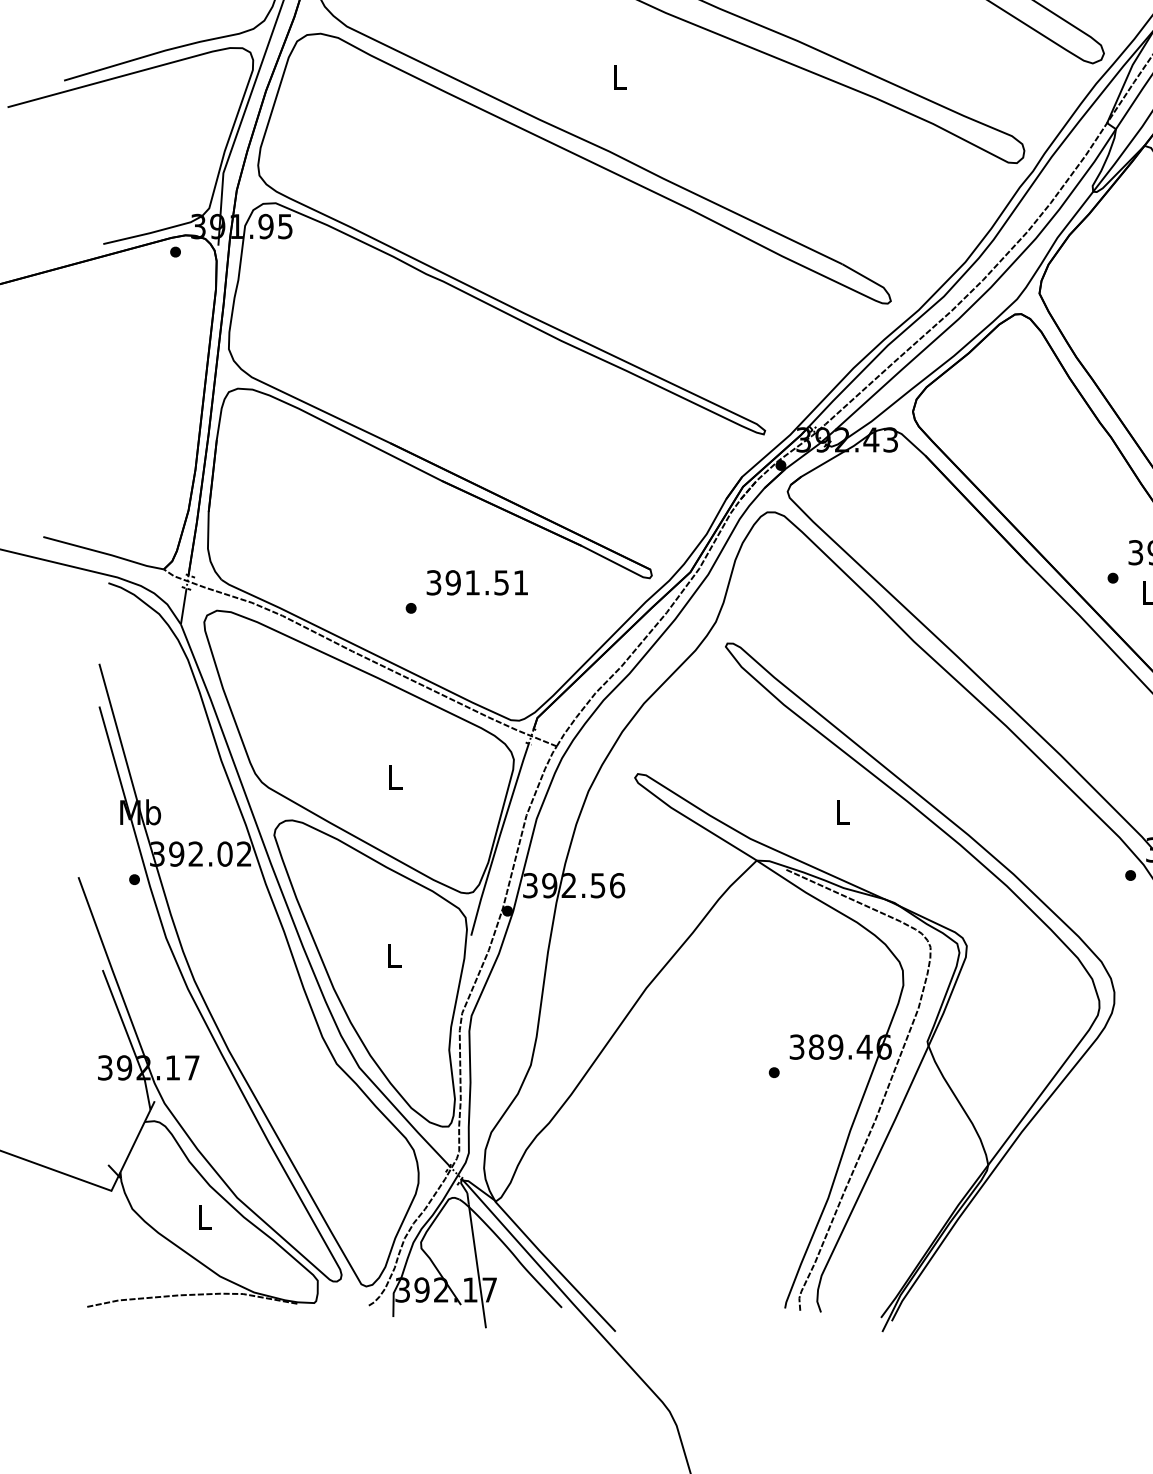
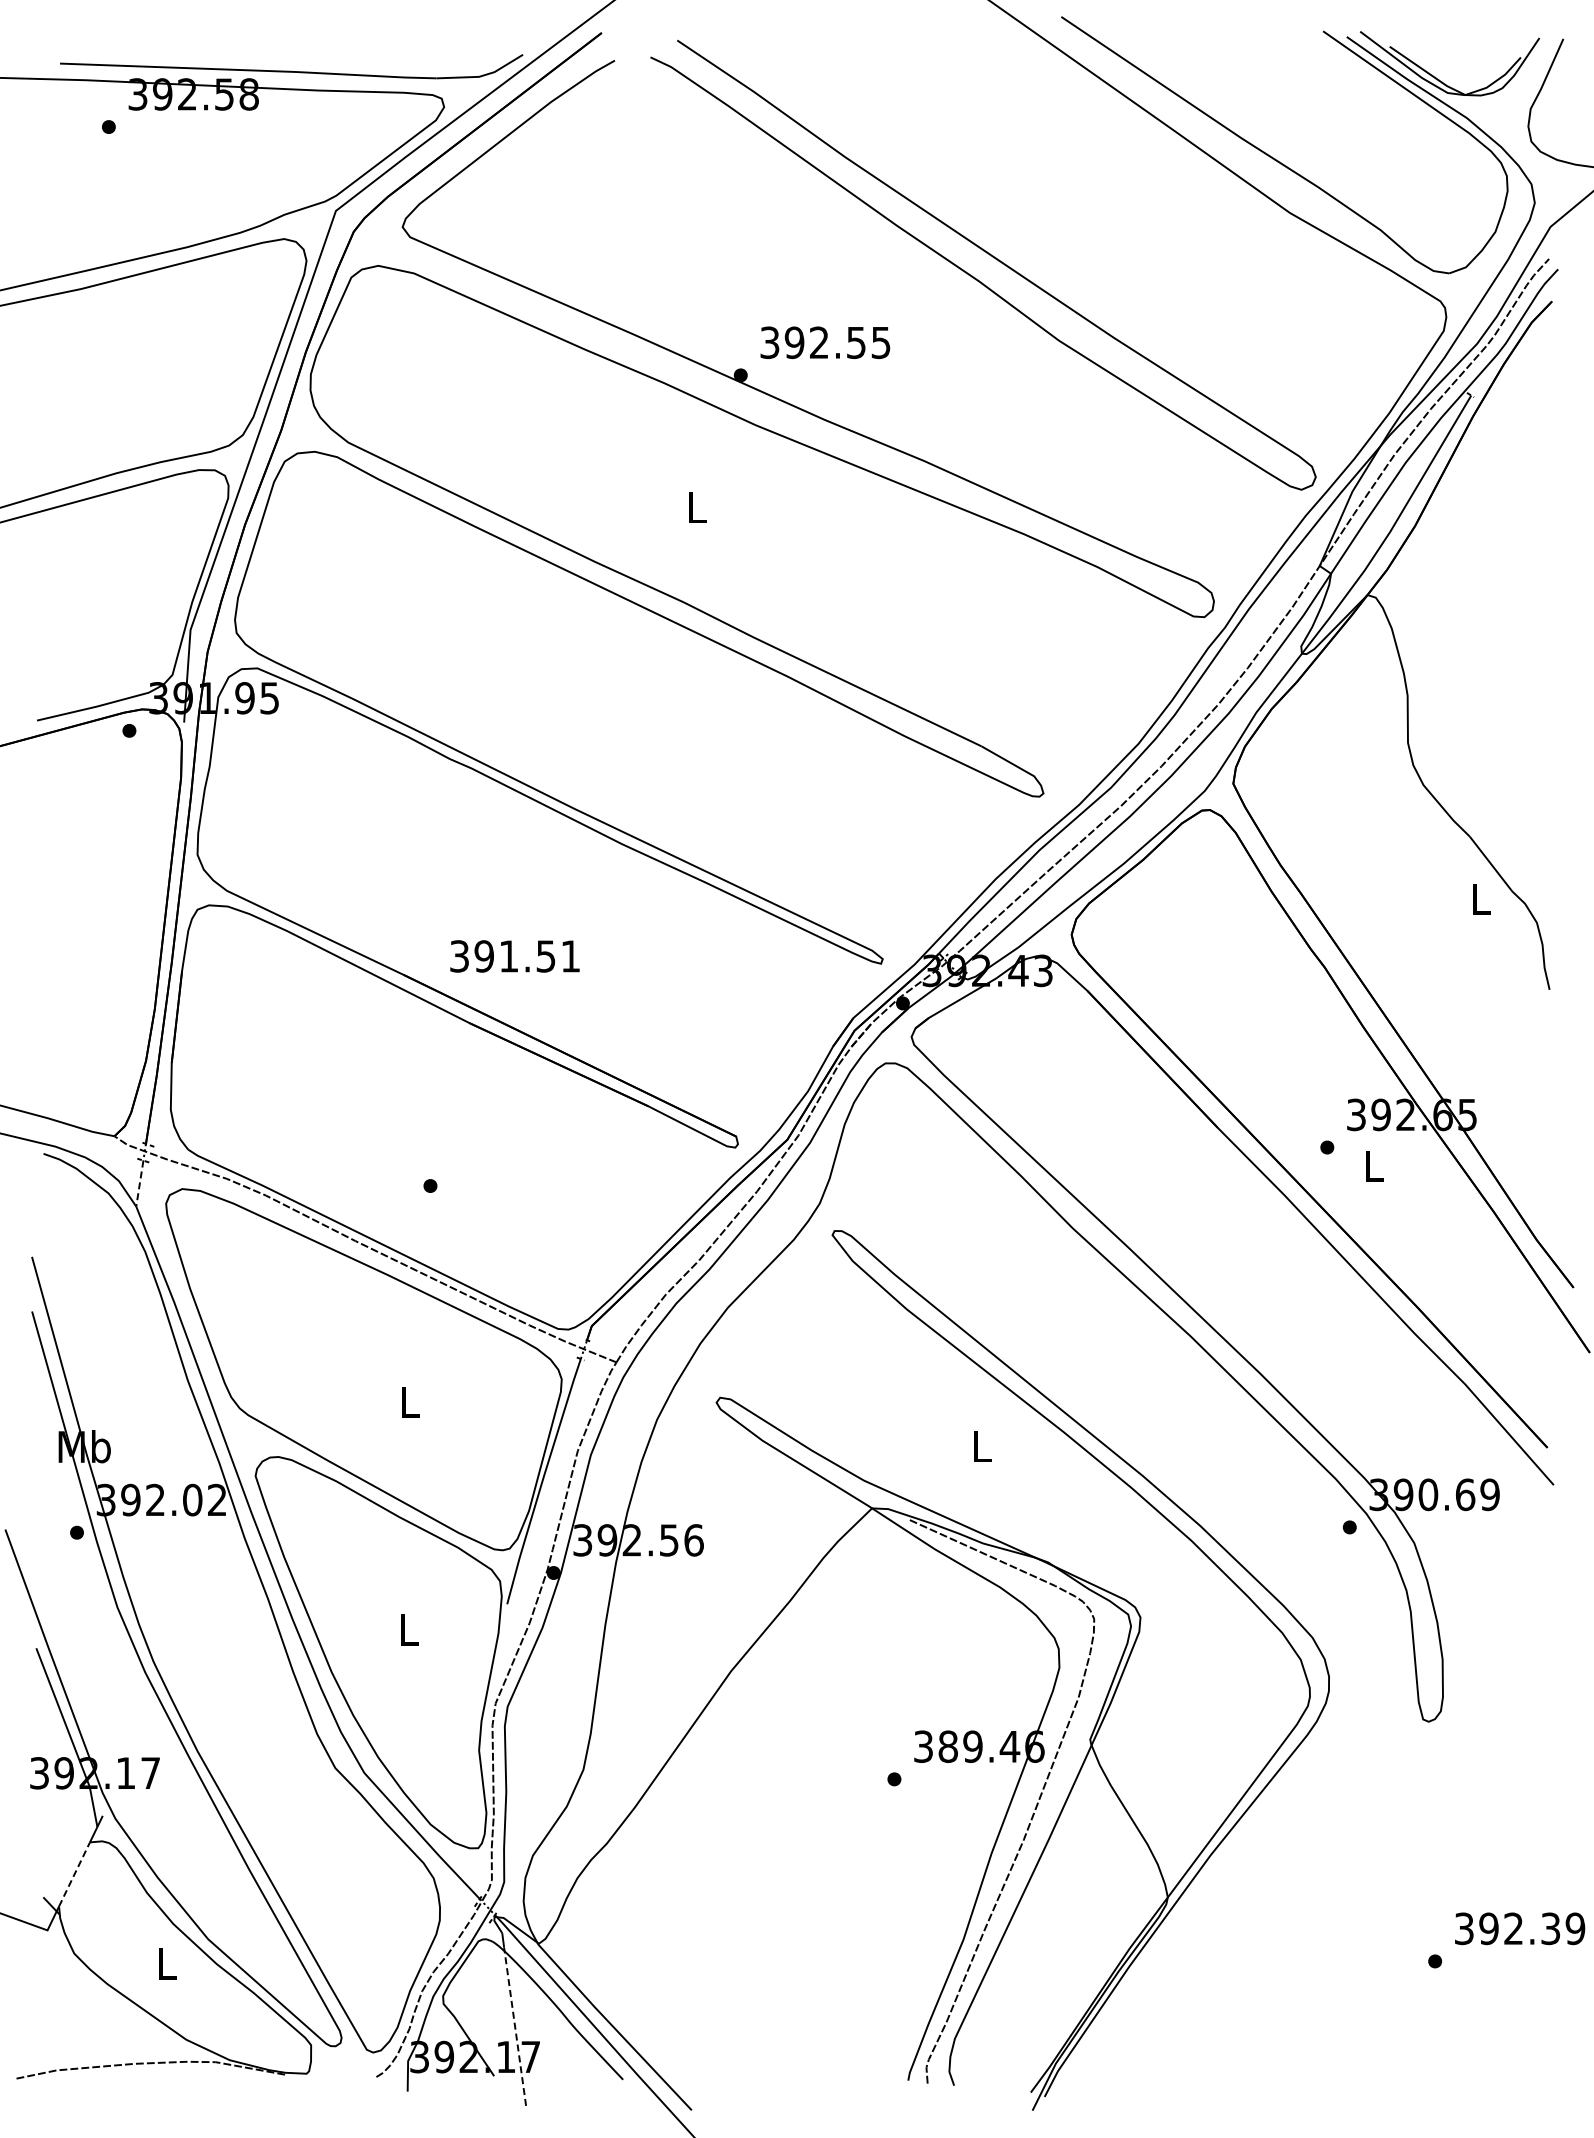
text: (476, 582) -> (514, 956), moved
line: (183, 607) -> (139, 1184), solid -> dashed
line: (132, 1147) -> (74, 1874), solid -> dashed
line: (477, 1266) -> (515, 2026), solid -> dashed

